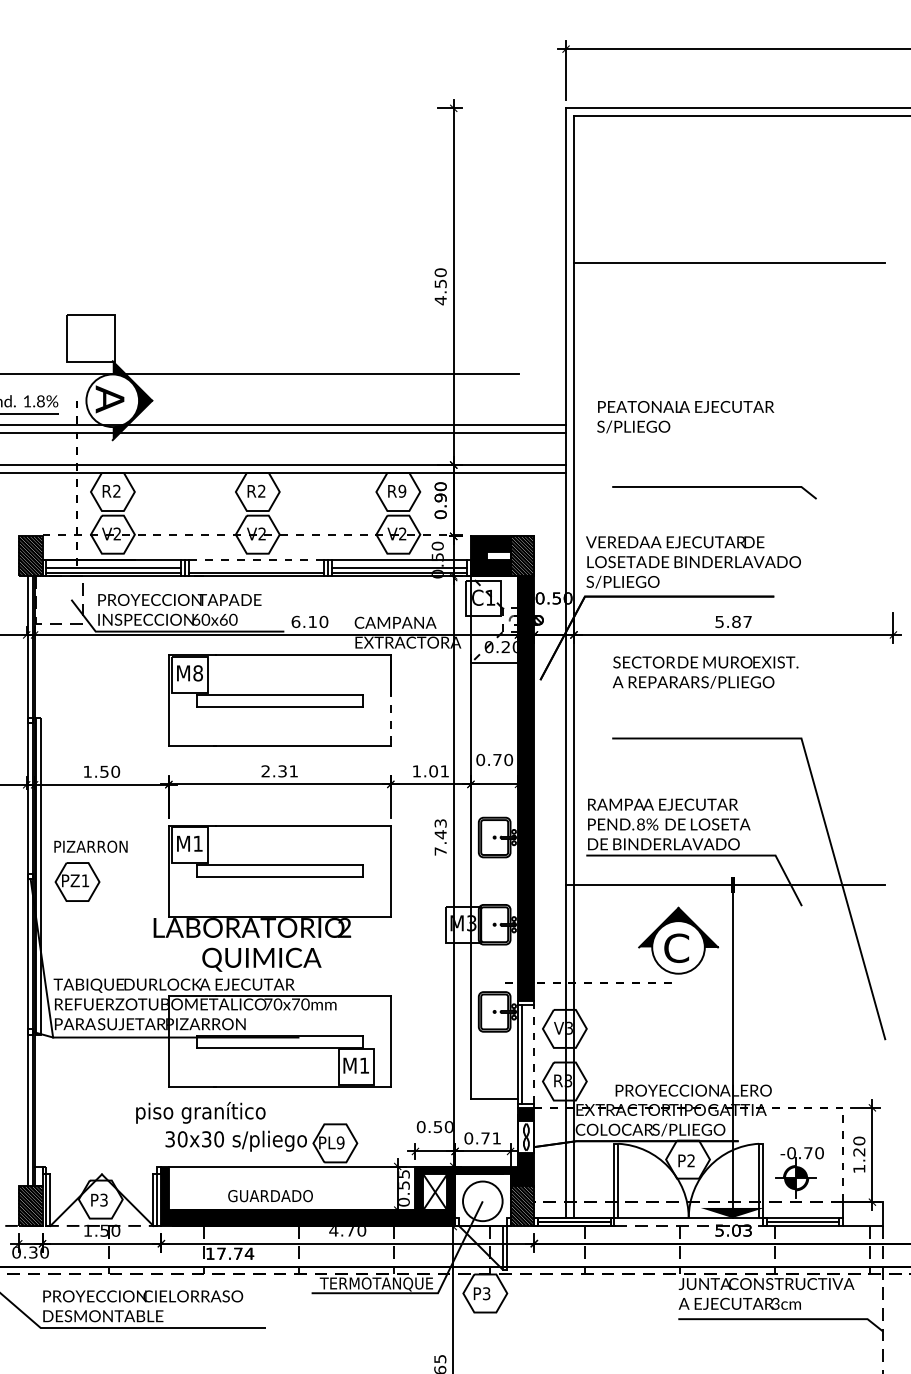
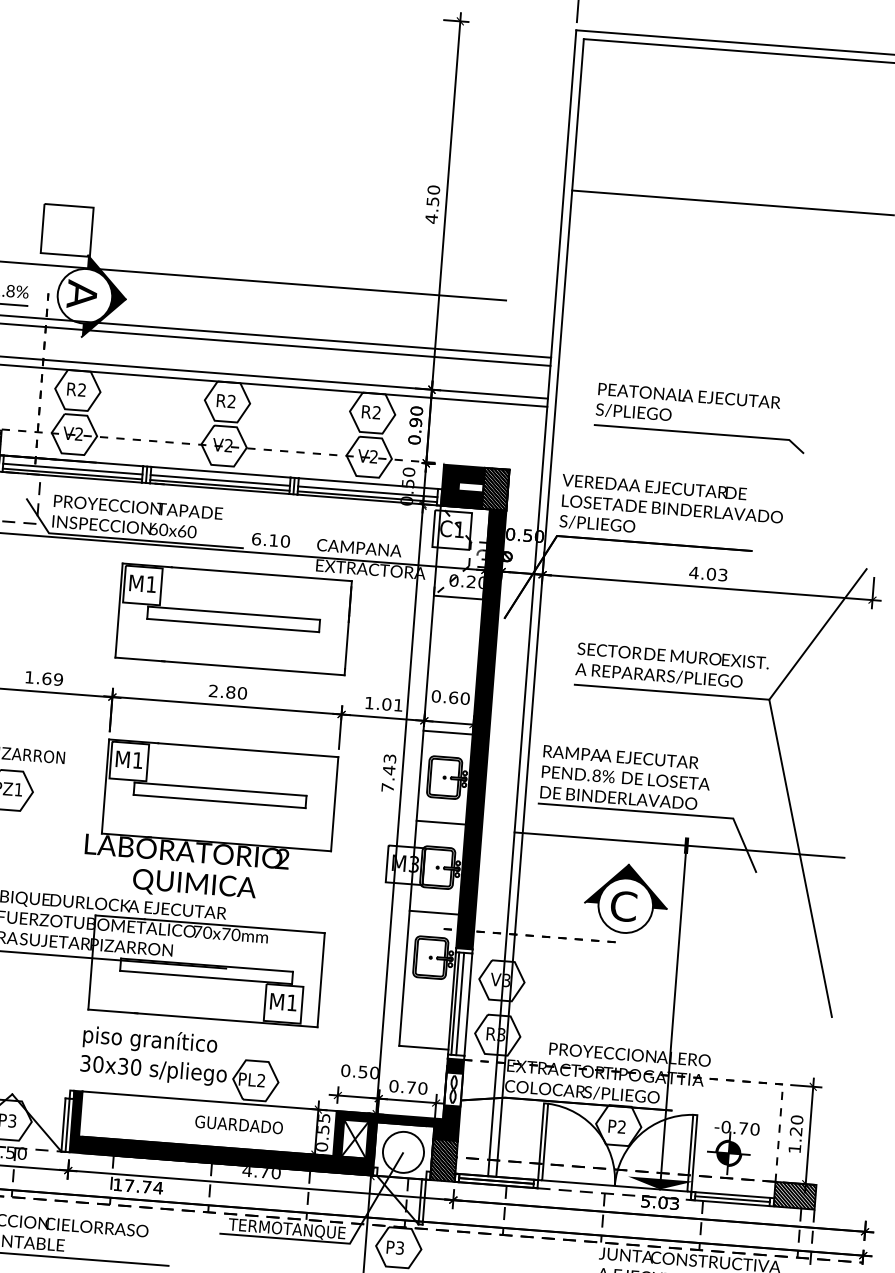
text: (685, 417) -> (688, 406), moved
text: (402, 491) -> (376, 412), R9 -> R2
line: (256, 560) -> (220, 472), dashed -> solid
line: (256, 568) -> (220, 480), added
text: (733, 621) -> (708, 573), 5.87 -> 4.03
line: (843, 671) -> (818, 633), added
text: (705, 672) -> (672, 666), moved
text: (197, 673) -> (150, 584), M8 -> M1
line: (390, 714) -> (346, 642), dashed -> solid
text: (497, 759) -> (453, 697), 0.70 -> 0.60
text: (109, 771) -> (52, 678), 1.50 -> 1.69
text: (288, 771) -> (236, 693), 2.31 -> 2.80
line: (494, 793) -> (447, 732), added
line: (494, 881) -> (440, 823), added
line: (494, 968) -> (434, 912), added
line: (526, 1053) -> (460, 1003), added
line: (534, 1054) -> (468, 1004), dashed -> solid
text: (200, 1112) -> (149, 1040), moved
text: (496, 1138) -> (422, 1088), 0.71 -> 0.70
text: (340, 1142) -> (261, 1080), PL9 -> PL2
text: (270, 1196) -> (239, 1125), moved
hatch: (862, 1213) -> (794, 1195), added

